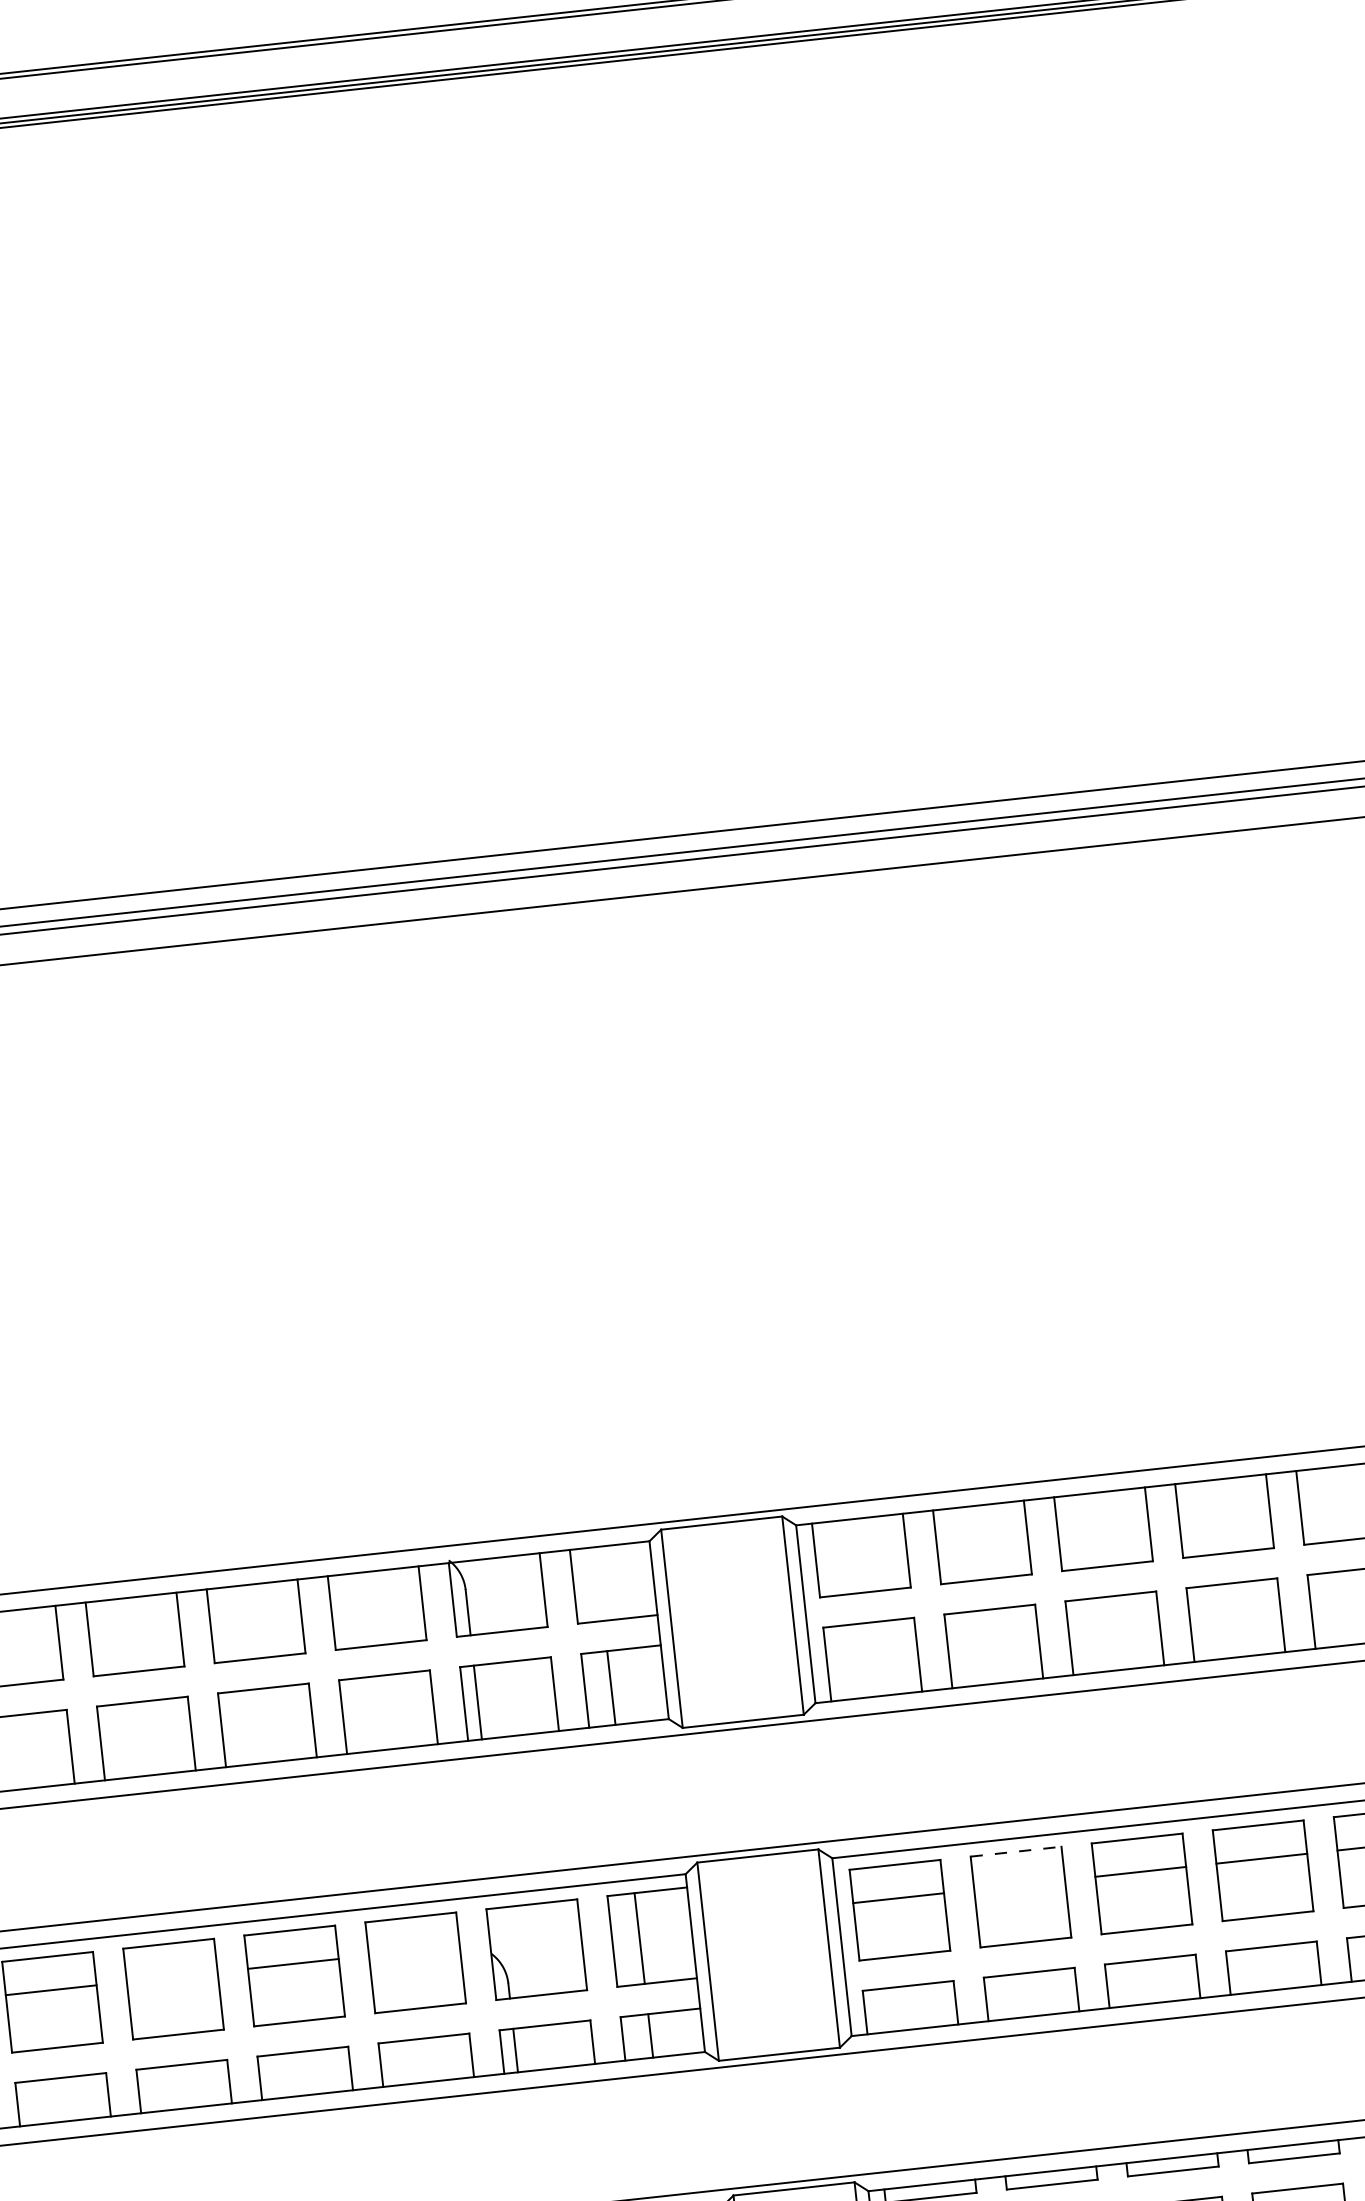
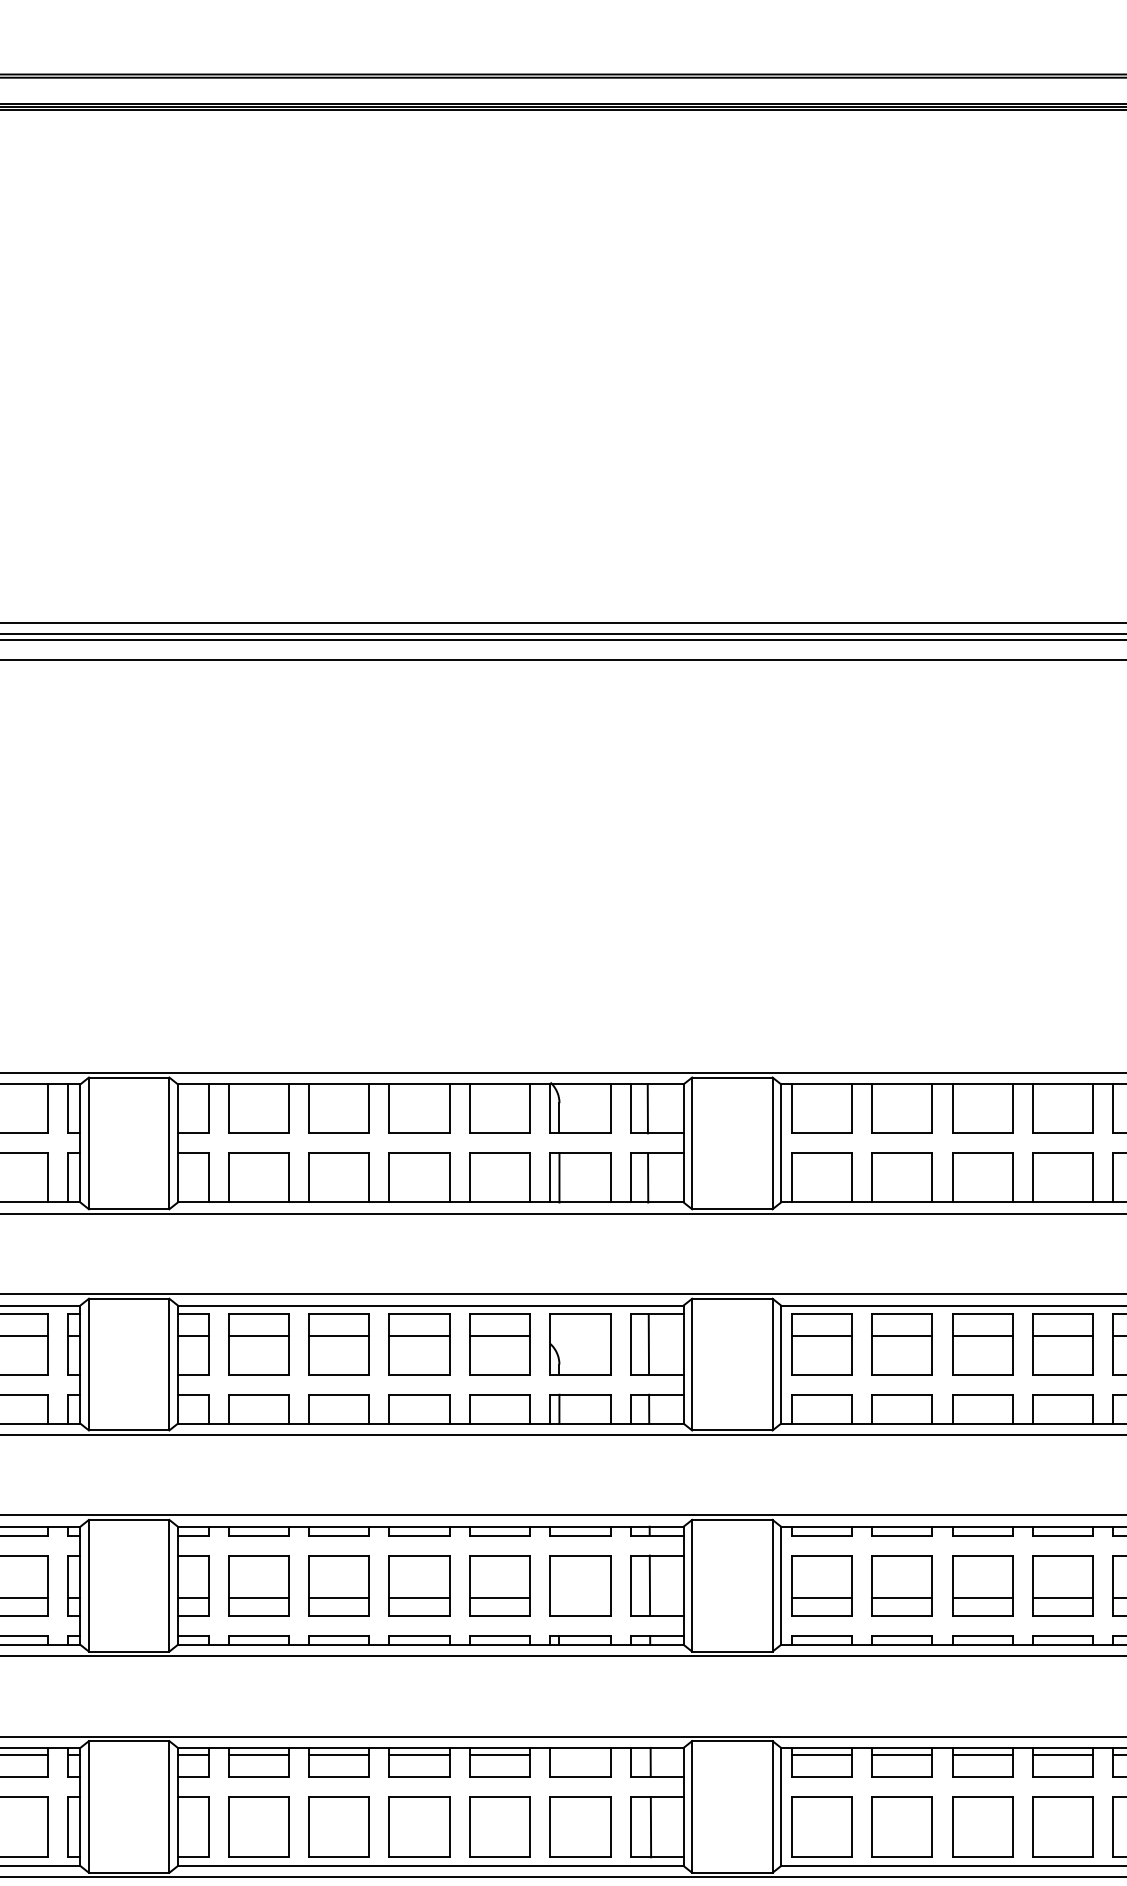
line: (599, 1583) -> (647, 1108), added
line: (1016, 1851) -> (902, 1314), dashed -> solid
line: (1020, 1885) -> (902, 1336), added
line: (413, 1950) -> (499, 1336), added
line: (172, 1977) -> (339, 1336), added

